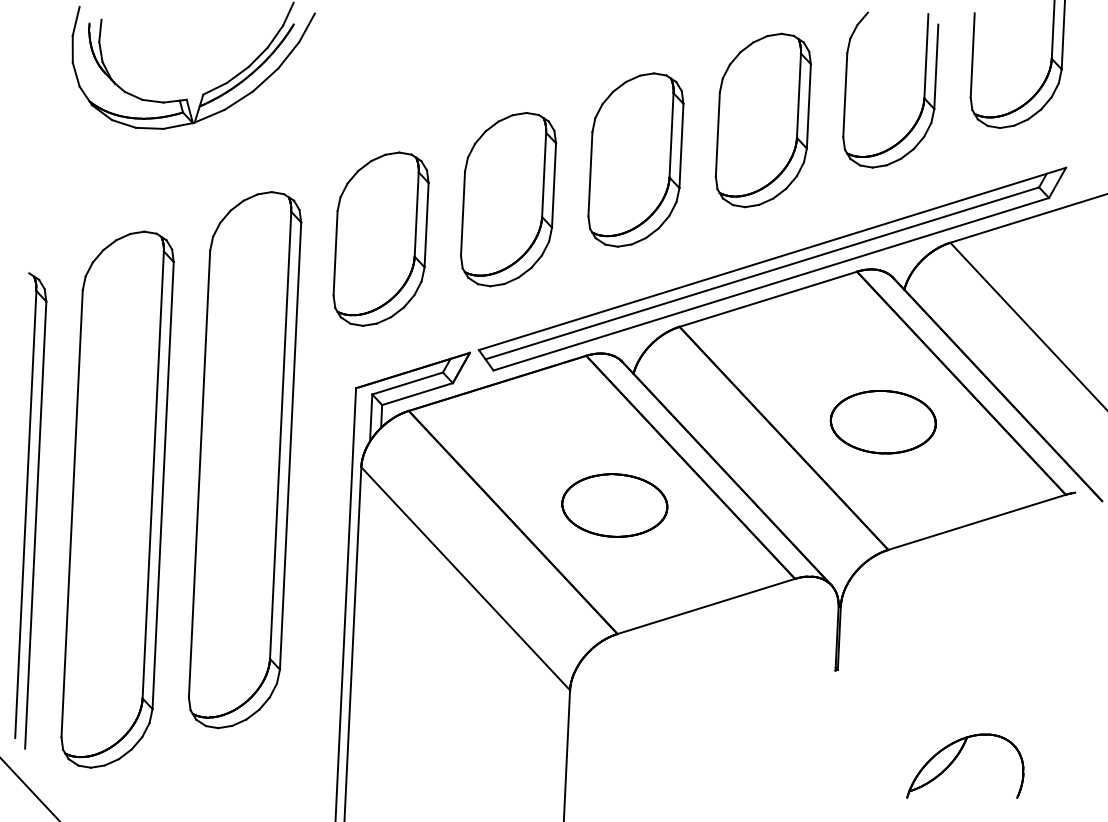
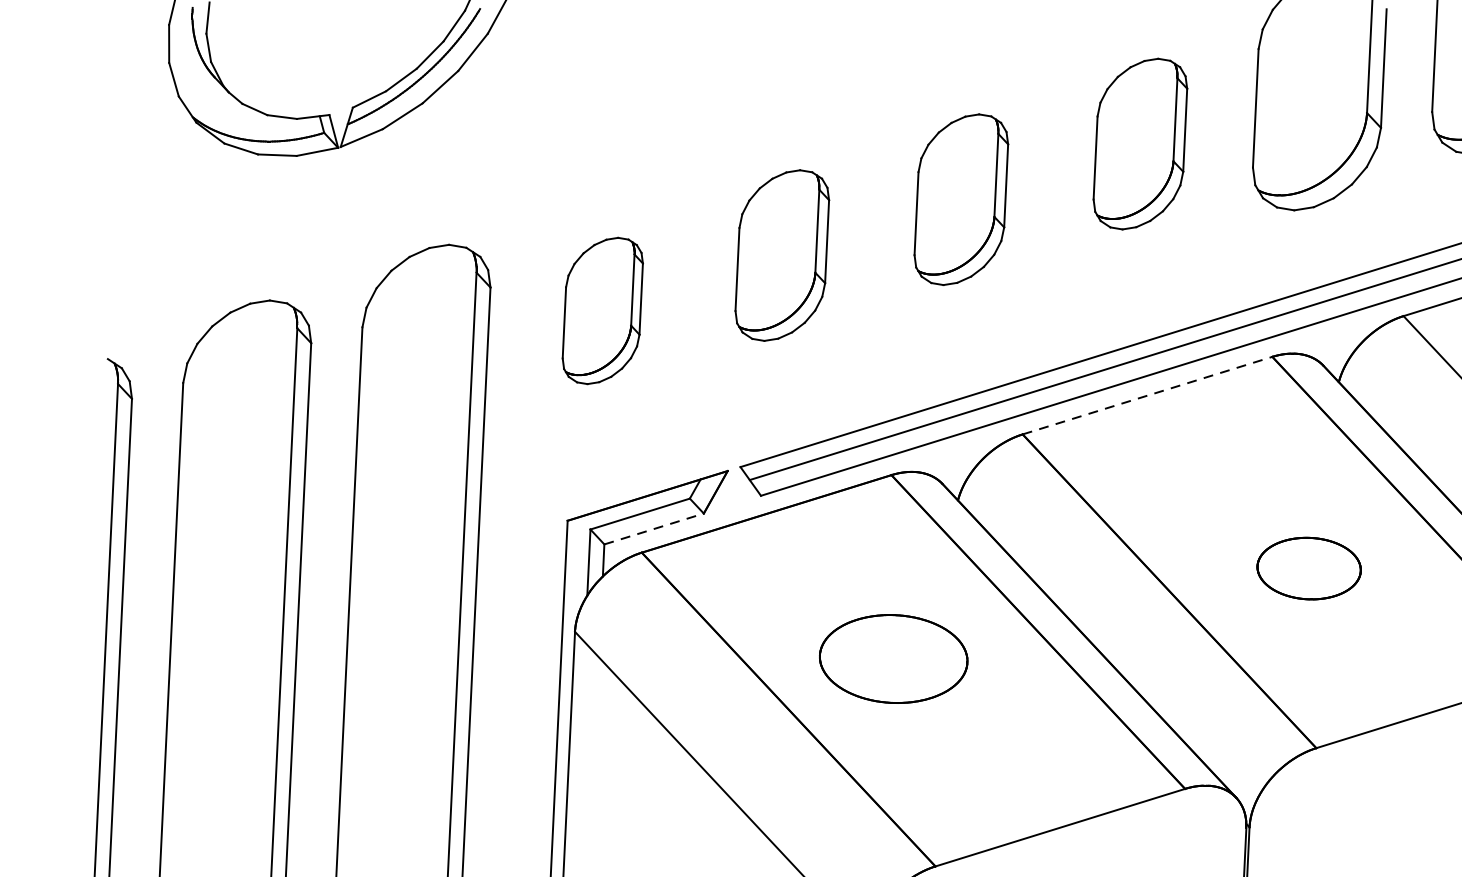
part: (762, 120) -> (1139, 144), size x0.7
part: (635, 159) -> (960, 198), size x0.7
part: (508, 199) -> (782, 255), size x0.7
part: (380, 238) -> (602, 310), size x0.6
line: (768, 299) -> (1147, 395), solid -> dashed
line: (418, 393) -> (655, 528), solid -> dashed
part: (882, 422) -> (1308, 568), size x0.7
part: (614, 505) -> (893, 658), moved

